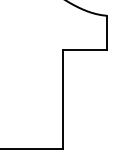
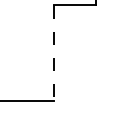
line: (63, 99) -> (54, 53), solid -> dashed

